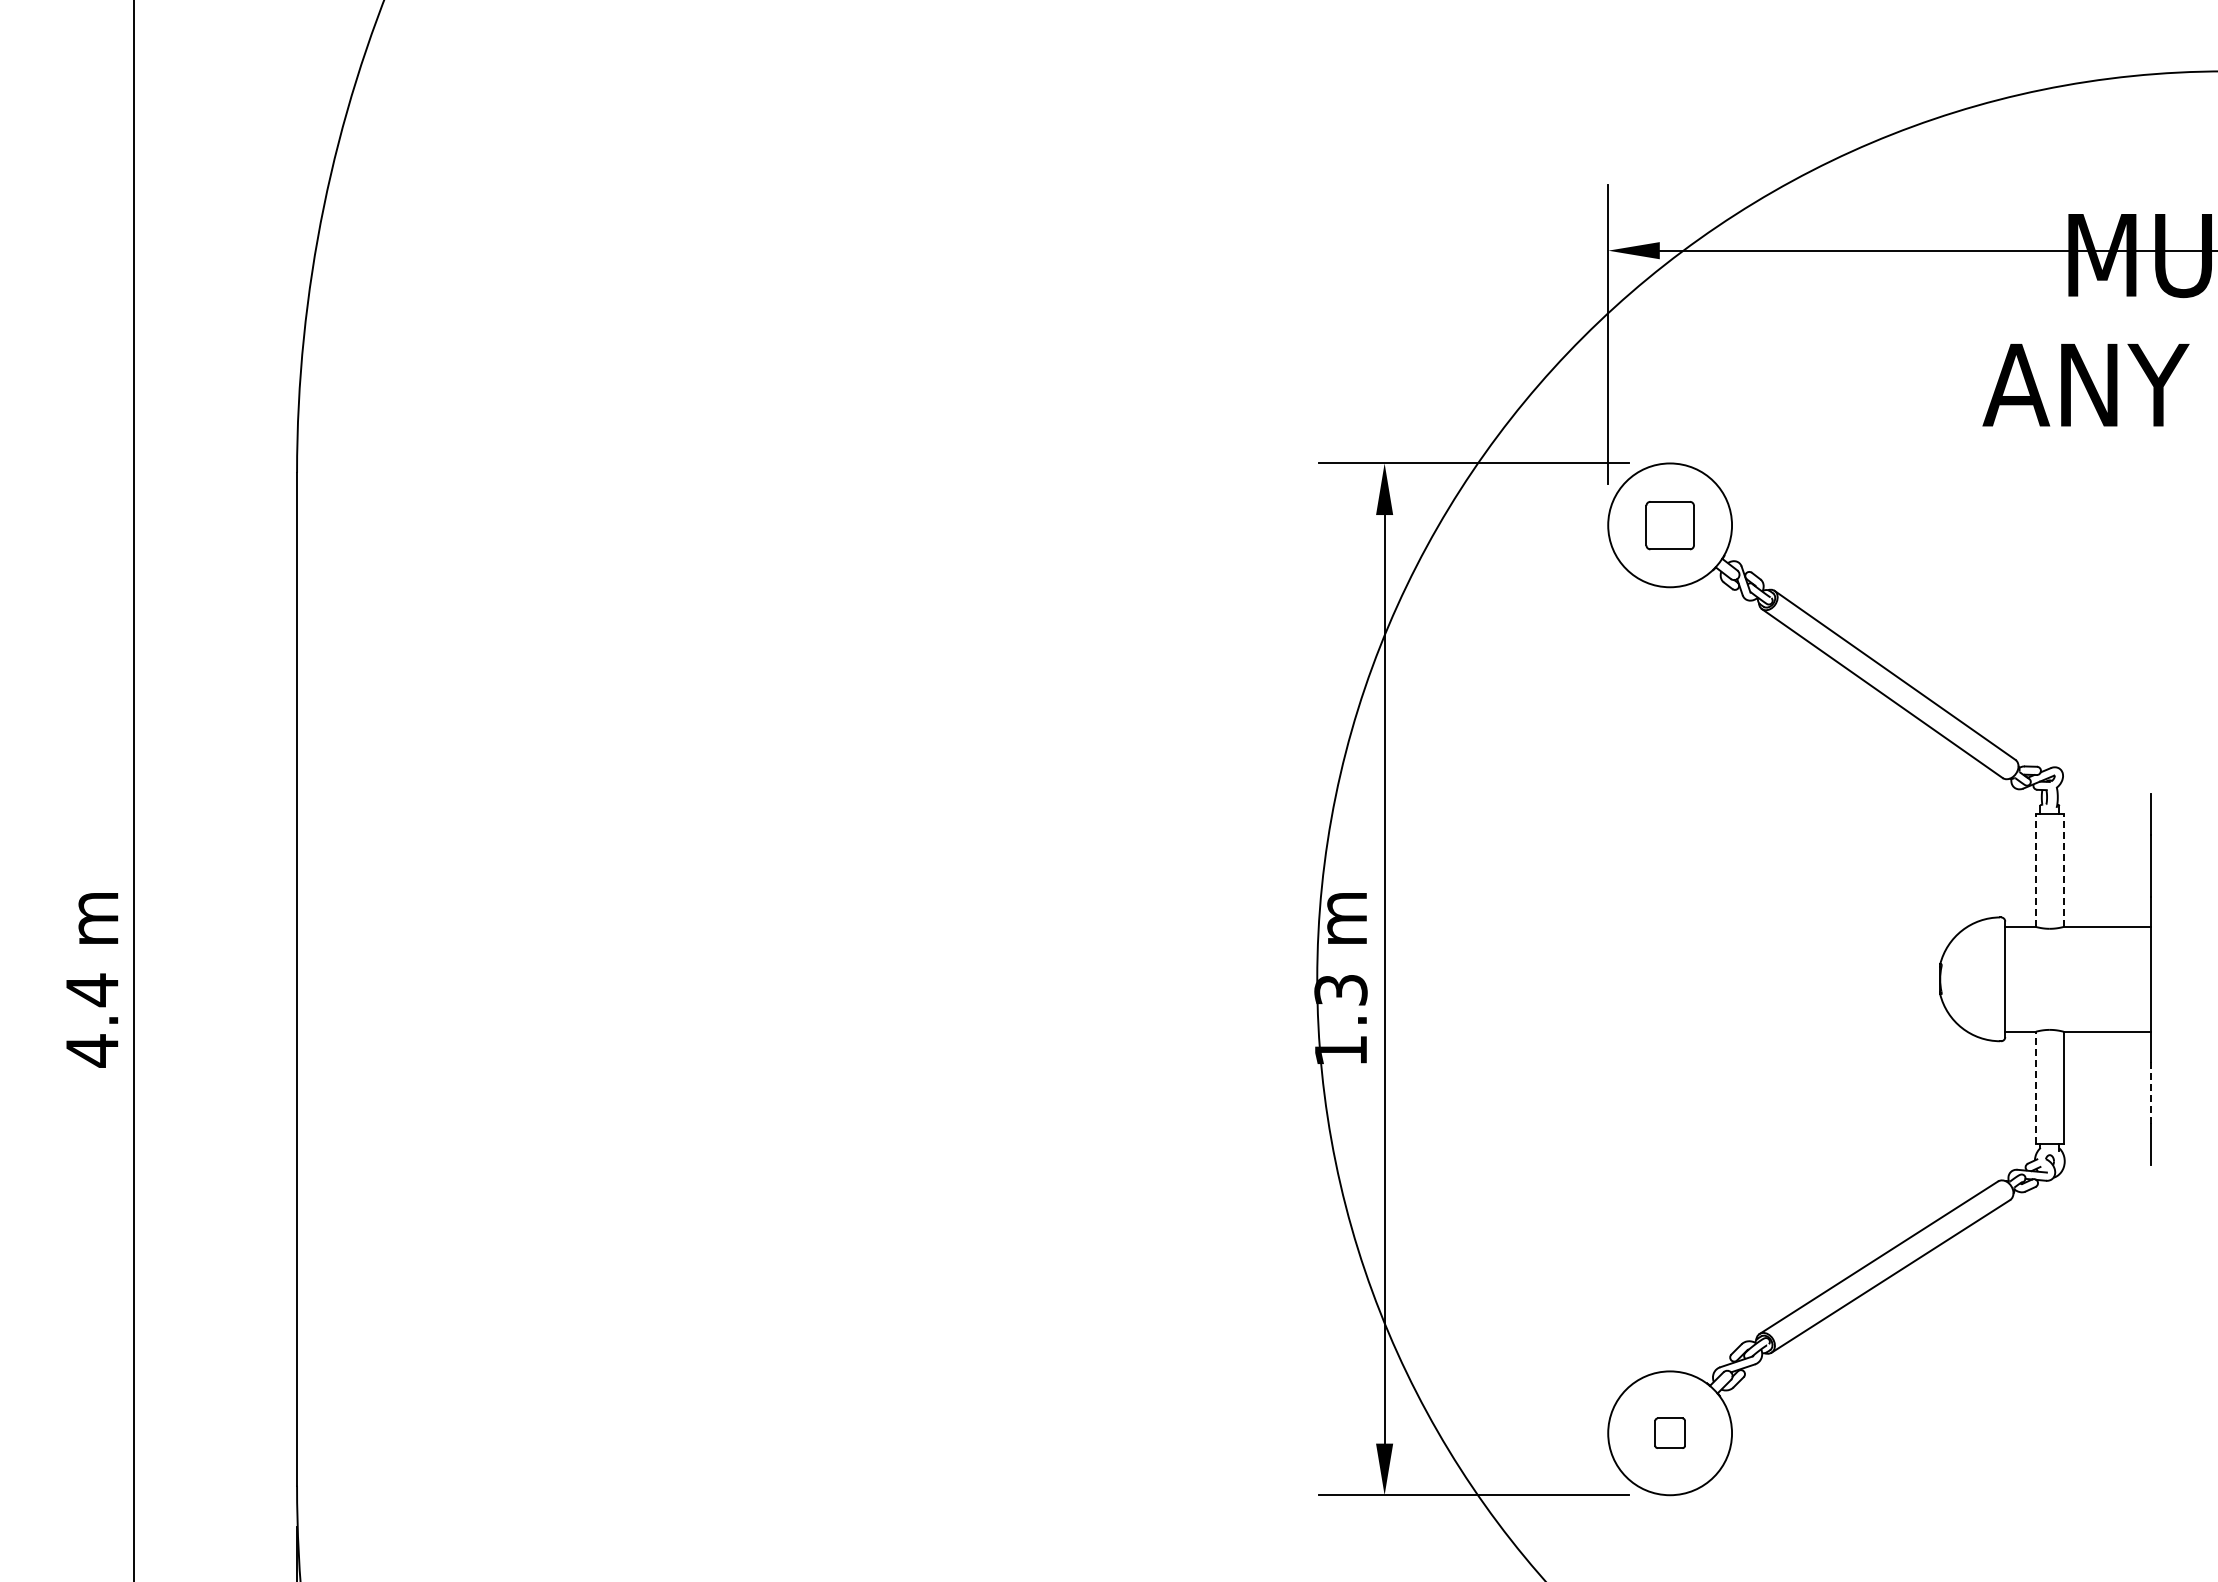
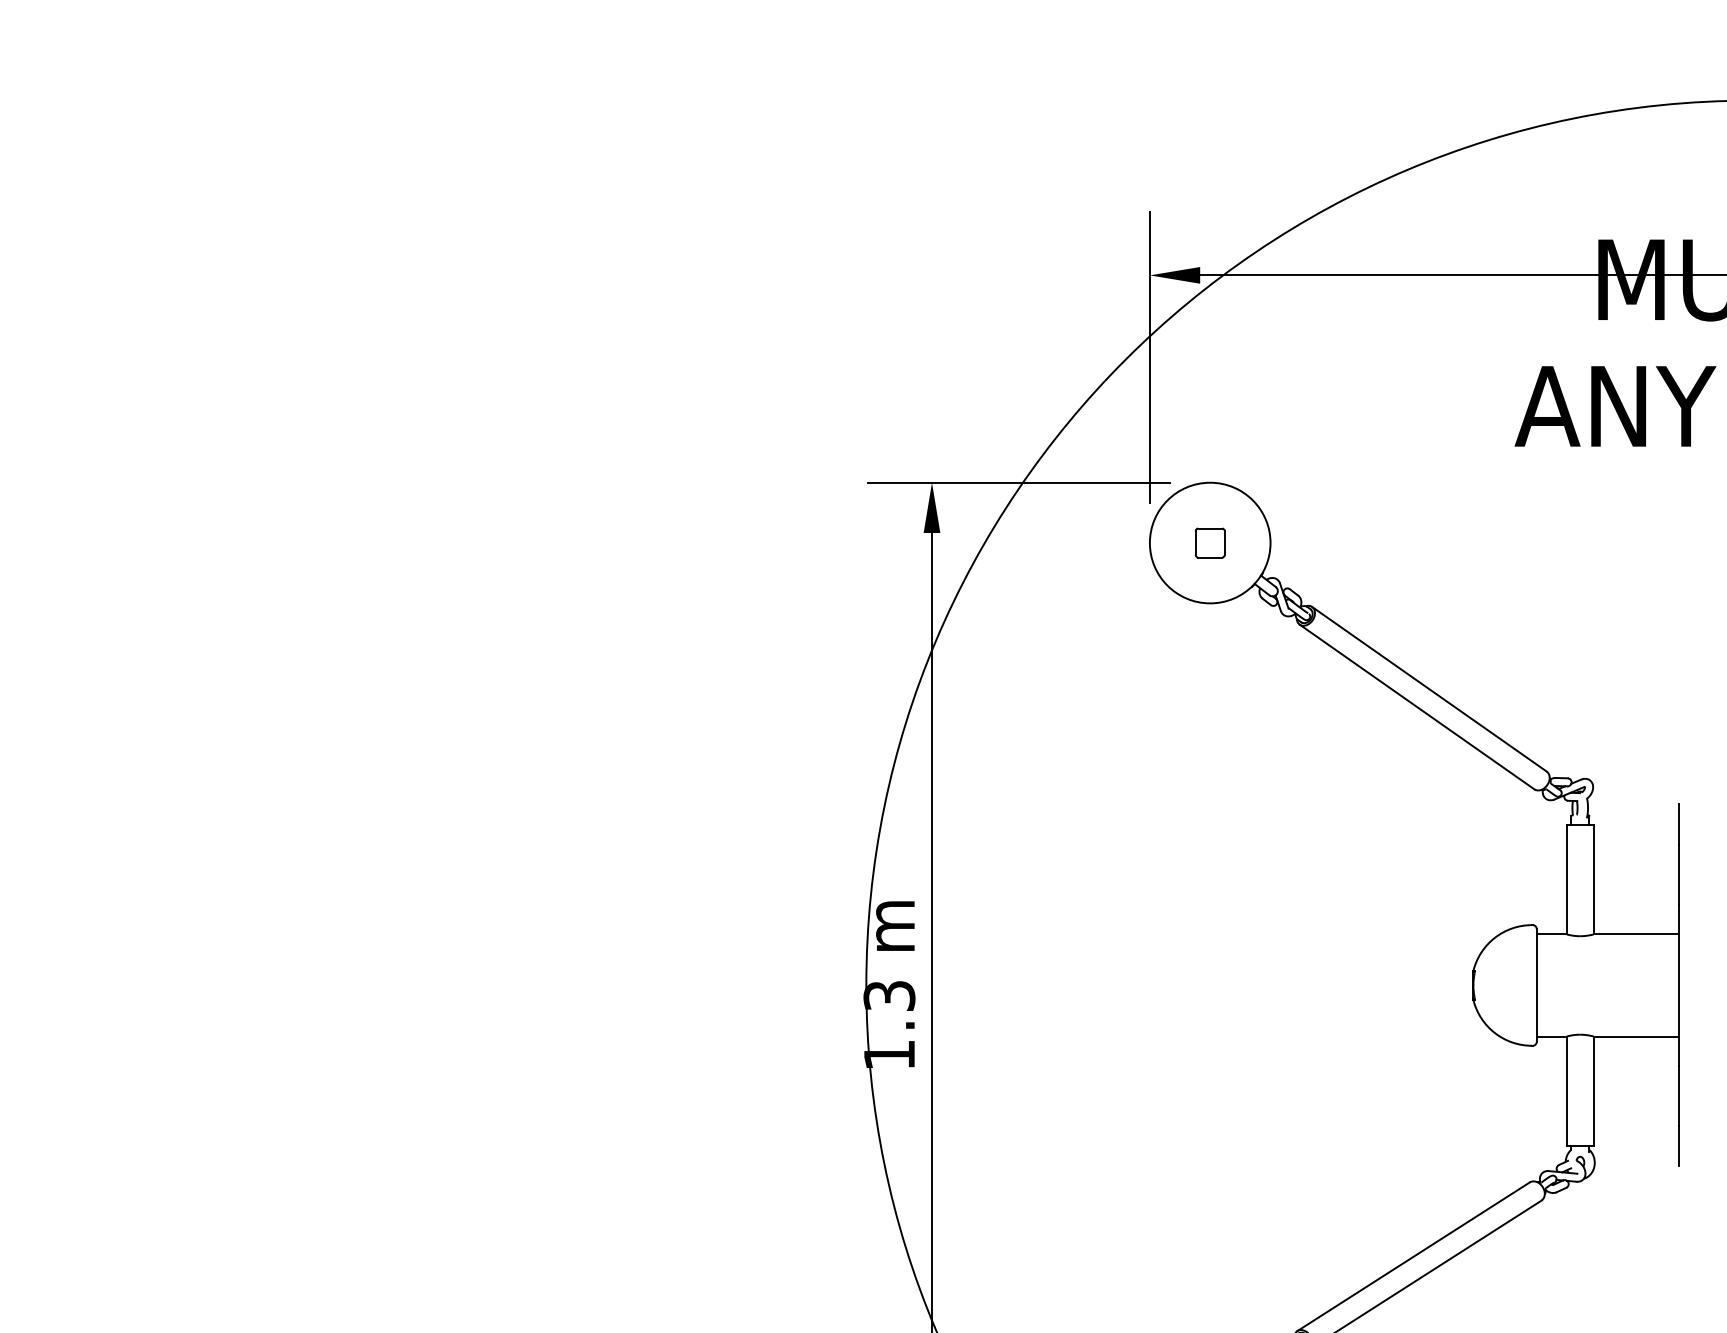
part: (1669, 524) -> (1209, 542), size x0.62
line: (2035, 870) -> (1566, 879), dashed -> solid
line: (2063, 870) -> (1593, 879), dashed -> solid
line: (2035, 1087) -> (1566, 1090), dashed -> solid
line: (2151, 1092) -> (1679, 1095), dashed -> solid

